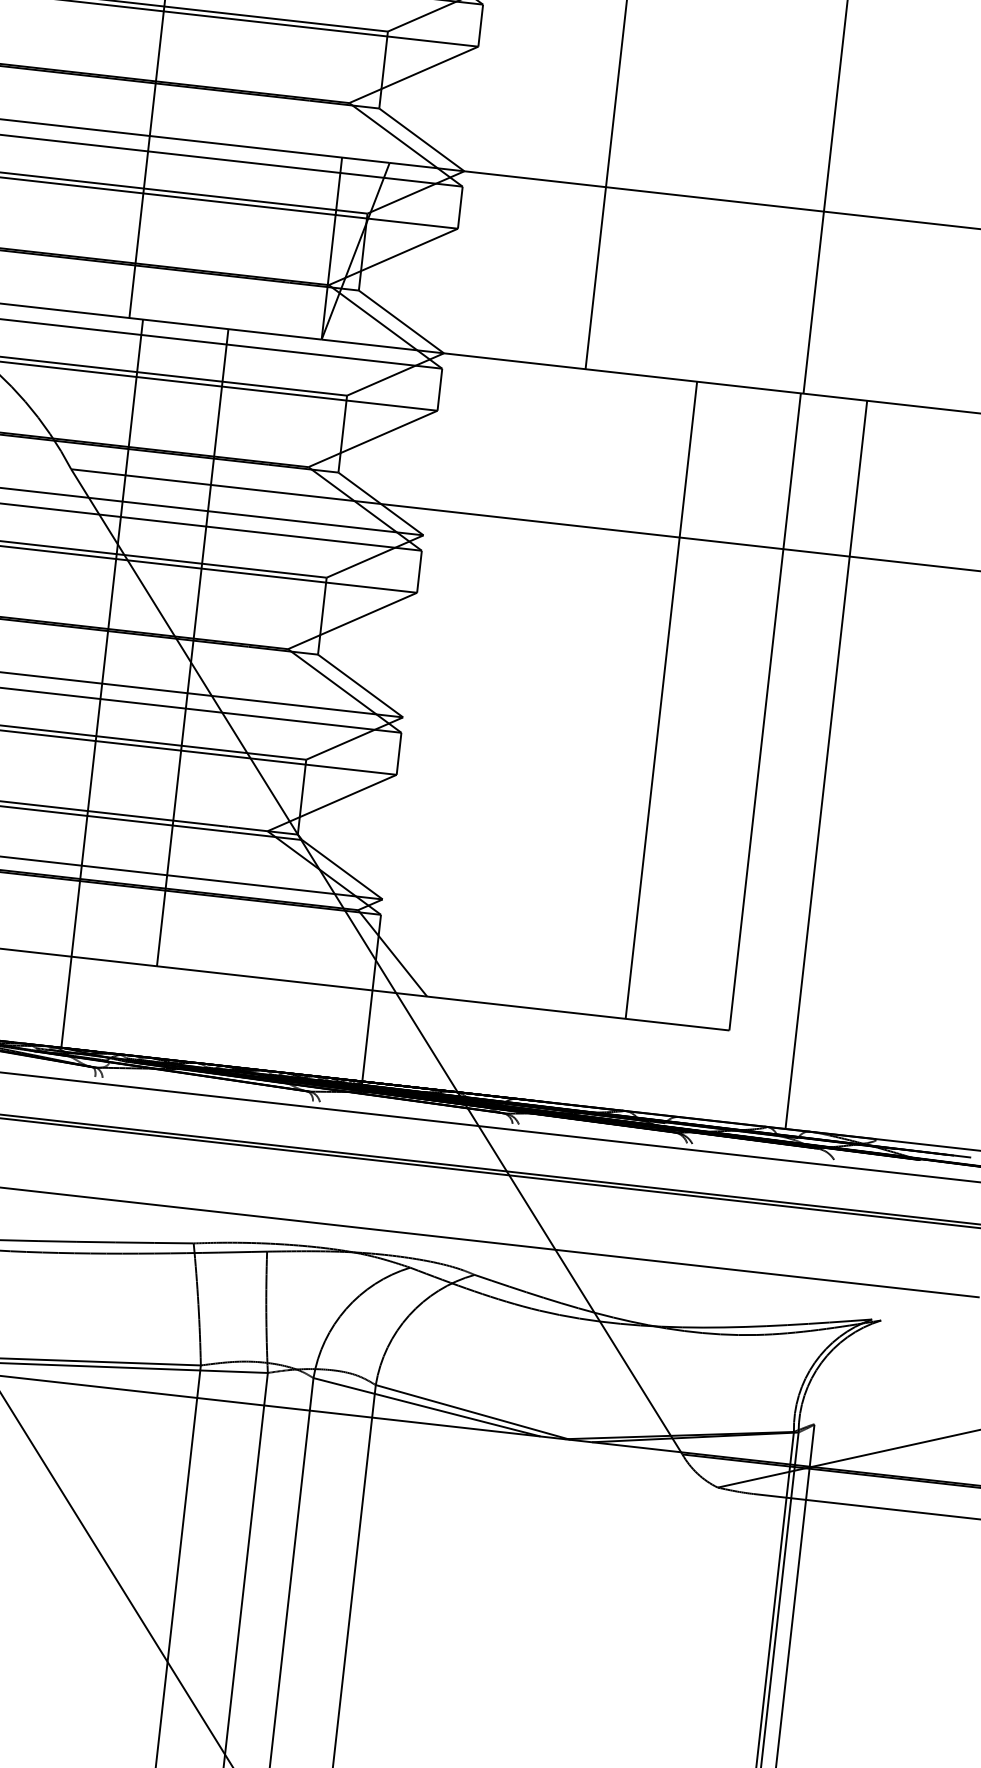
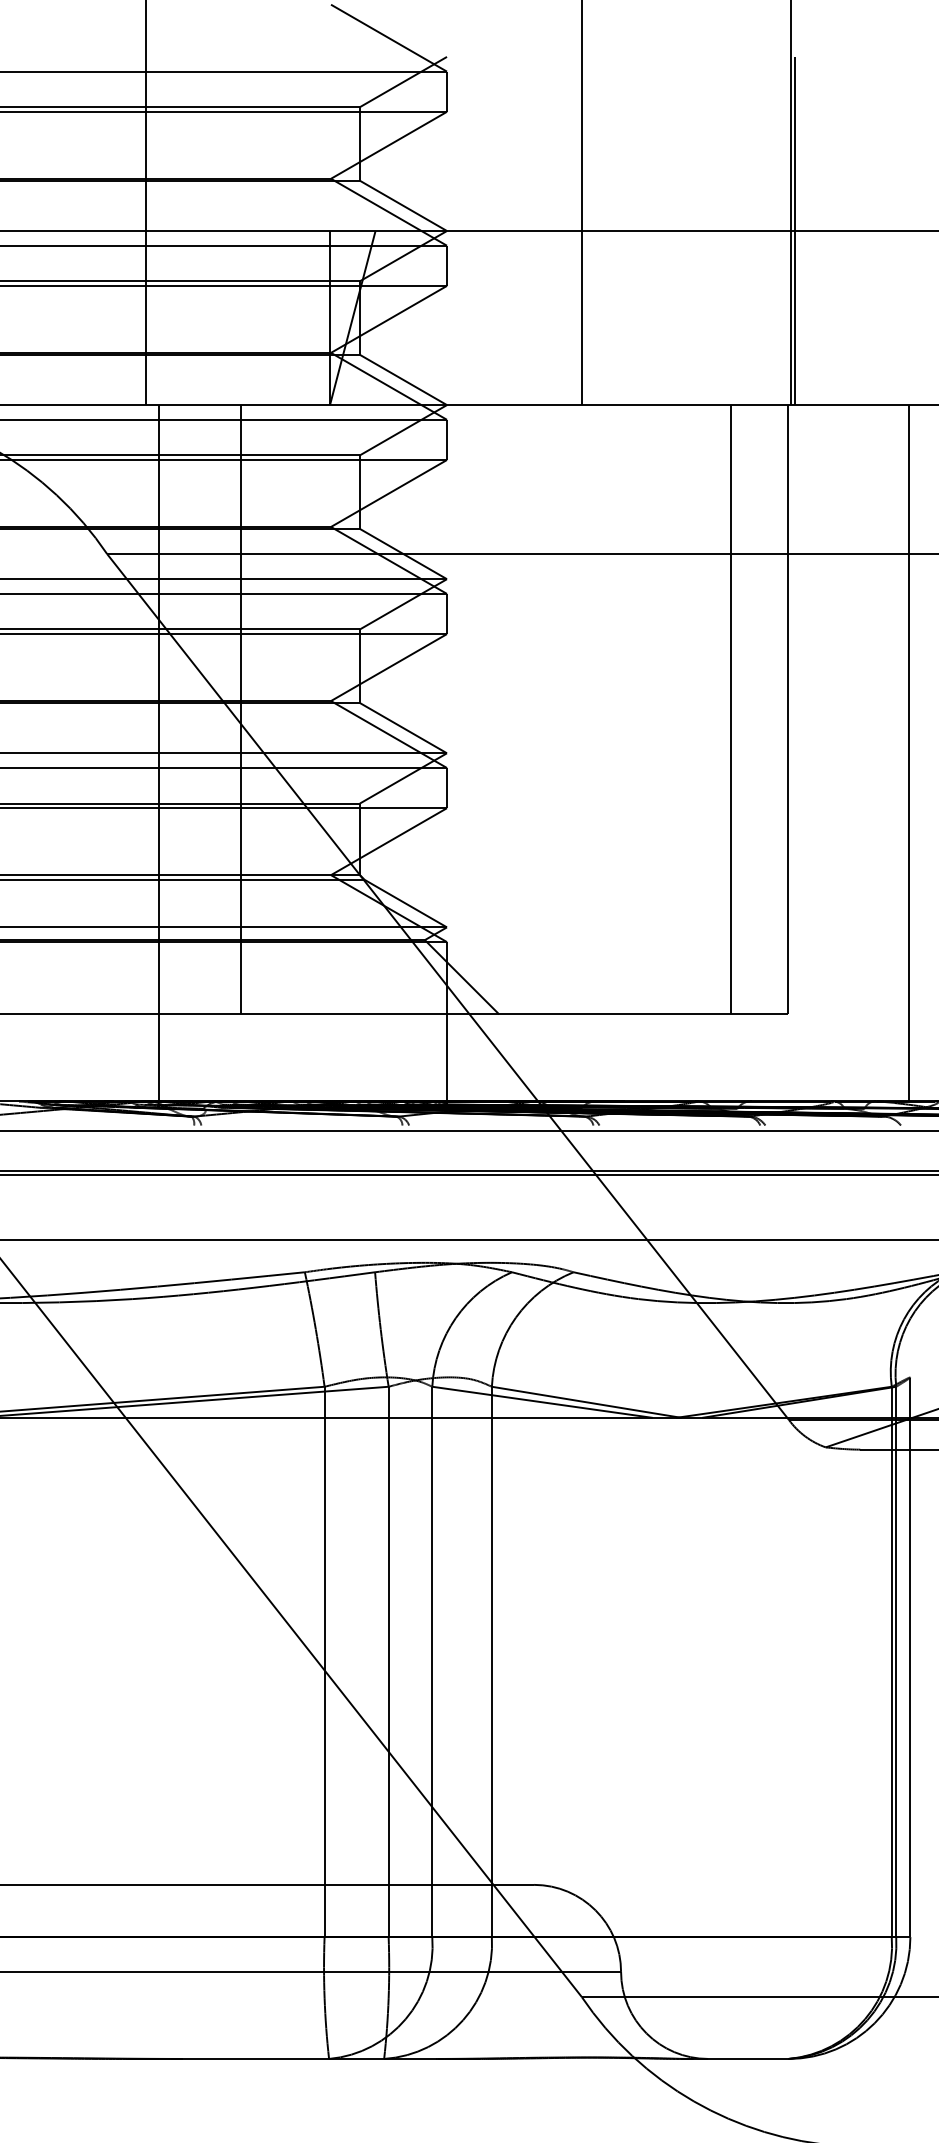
line: (828, 211) -> (795, 230), added
line: (661, 700) -> (731, 709), moved
line: (826, 765) -> (908, 753), moved

